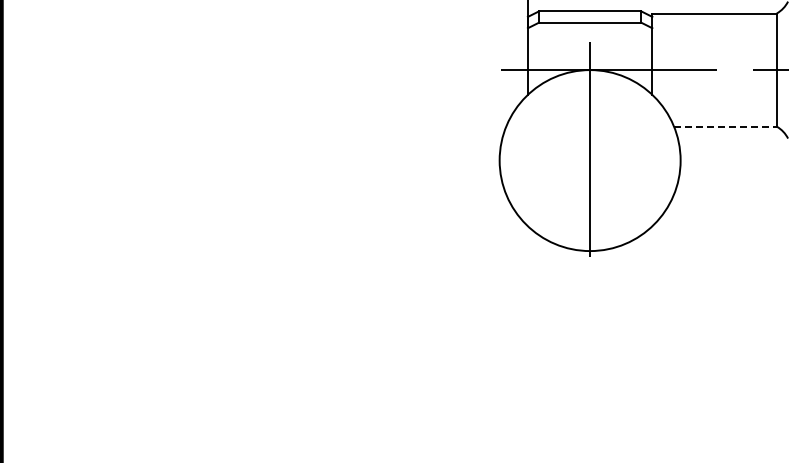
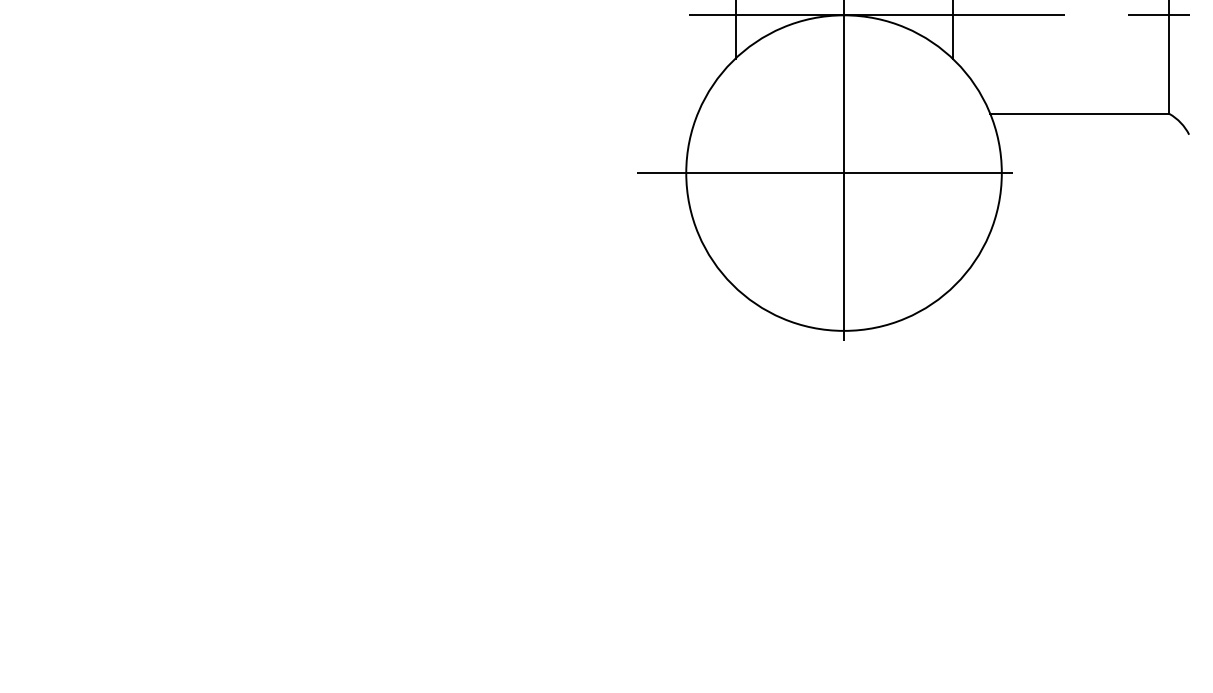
line: (725, 126) -> (1080, 113), dashed -> solid
line: (589, 160) -> (842, 172), added

